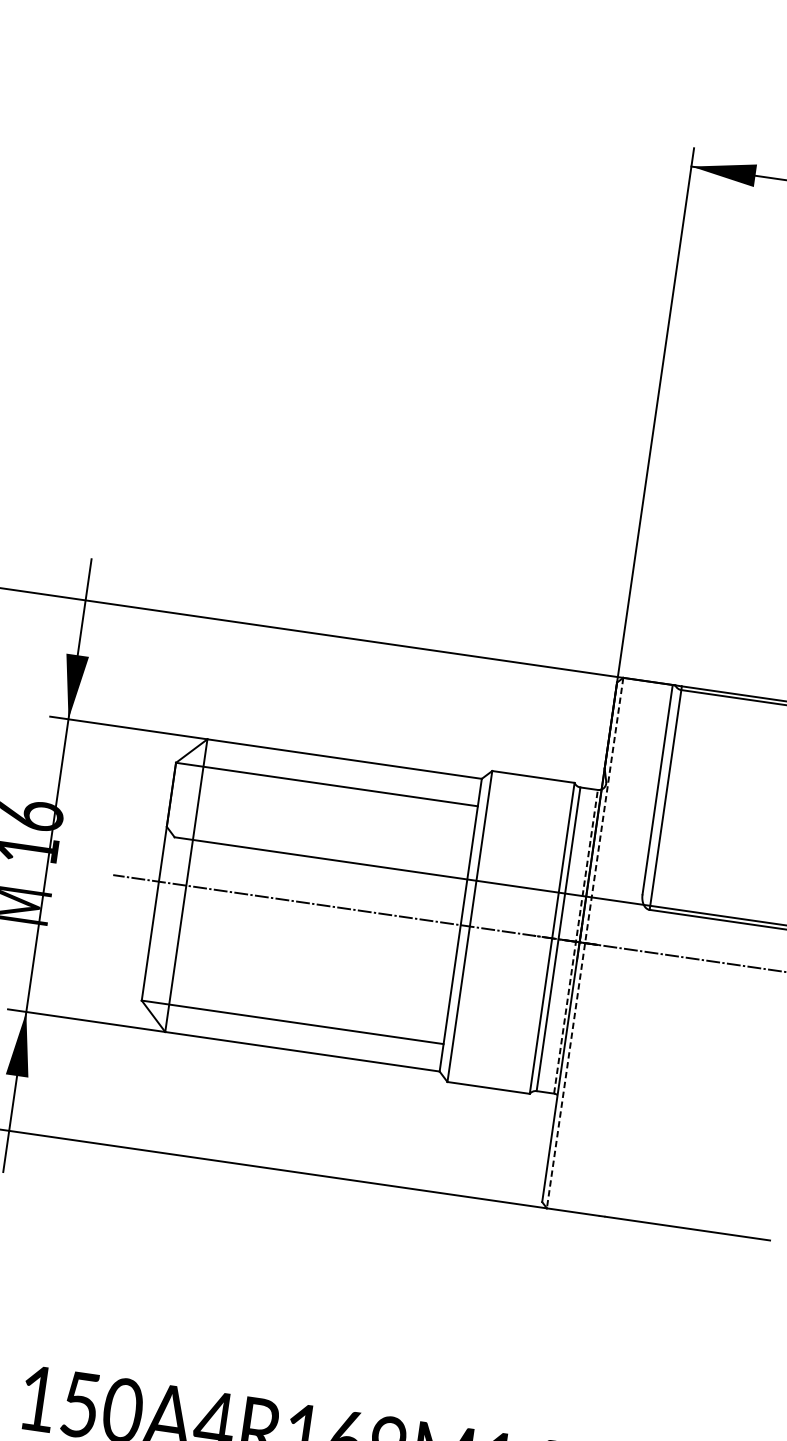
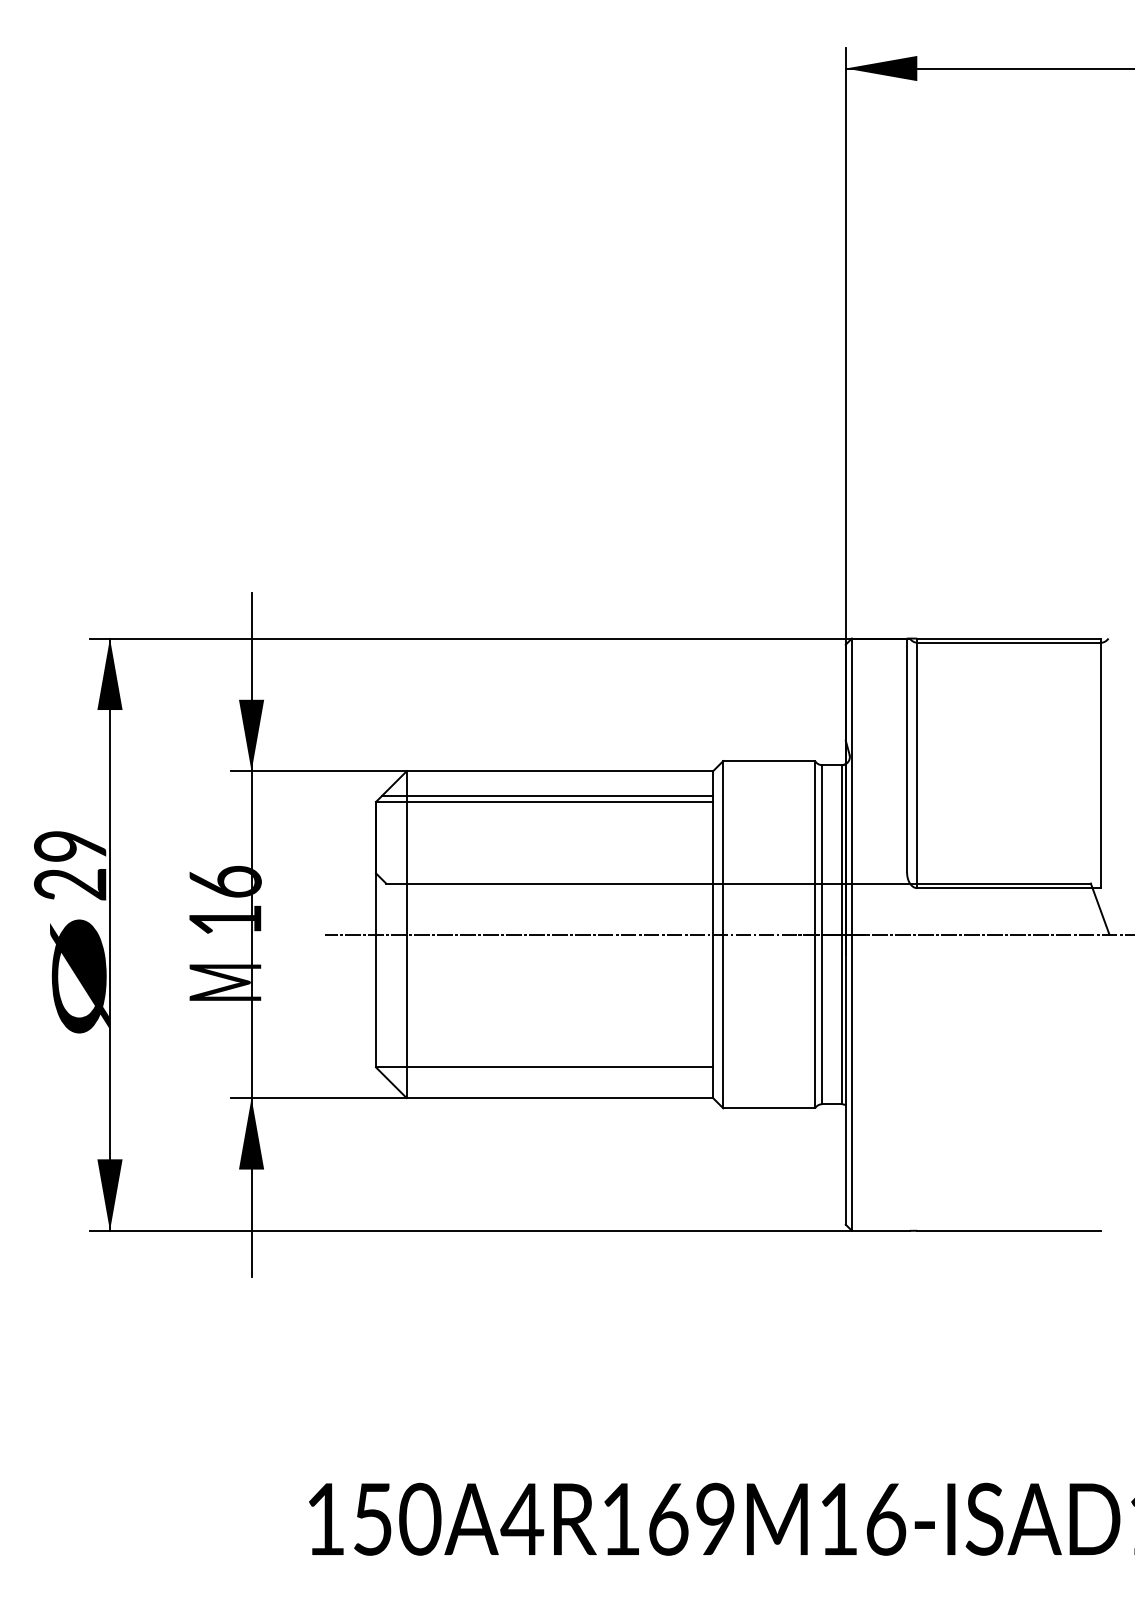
line: (330, 780) -> (547, 796), added
line: (575, 941) -> (841, 934), dashed -> solid
line: (584, 943) -> (851, 935), dashed -> solid

